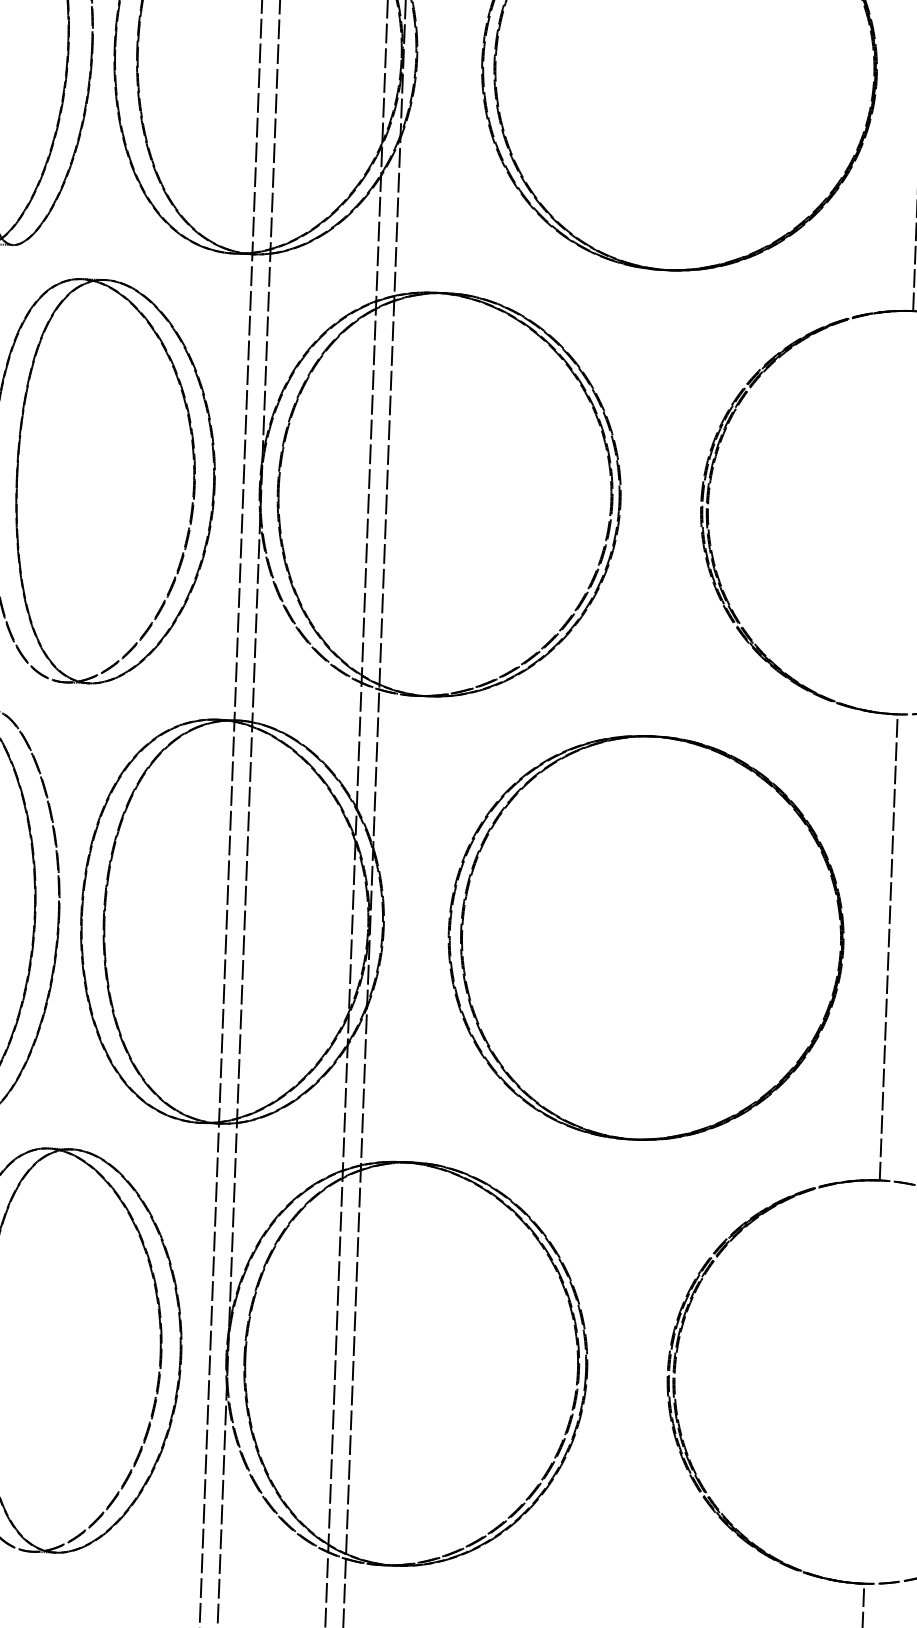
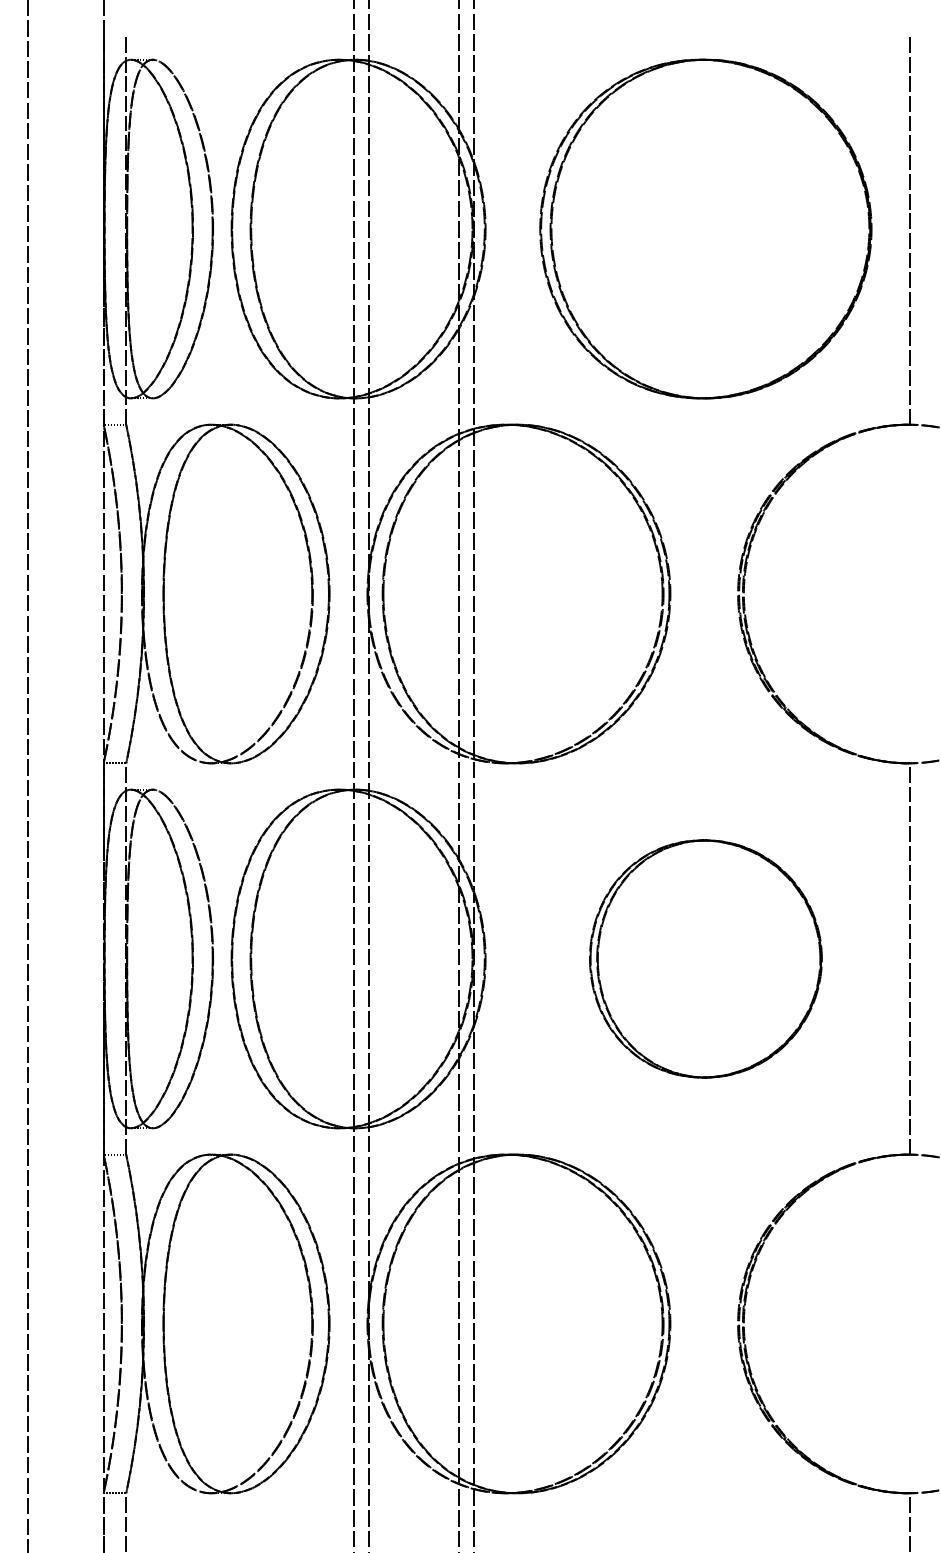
part: (645, 937) -> (705, 958), size x0.7

